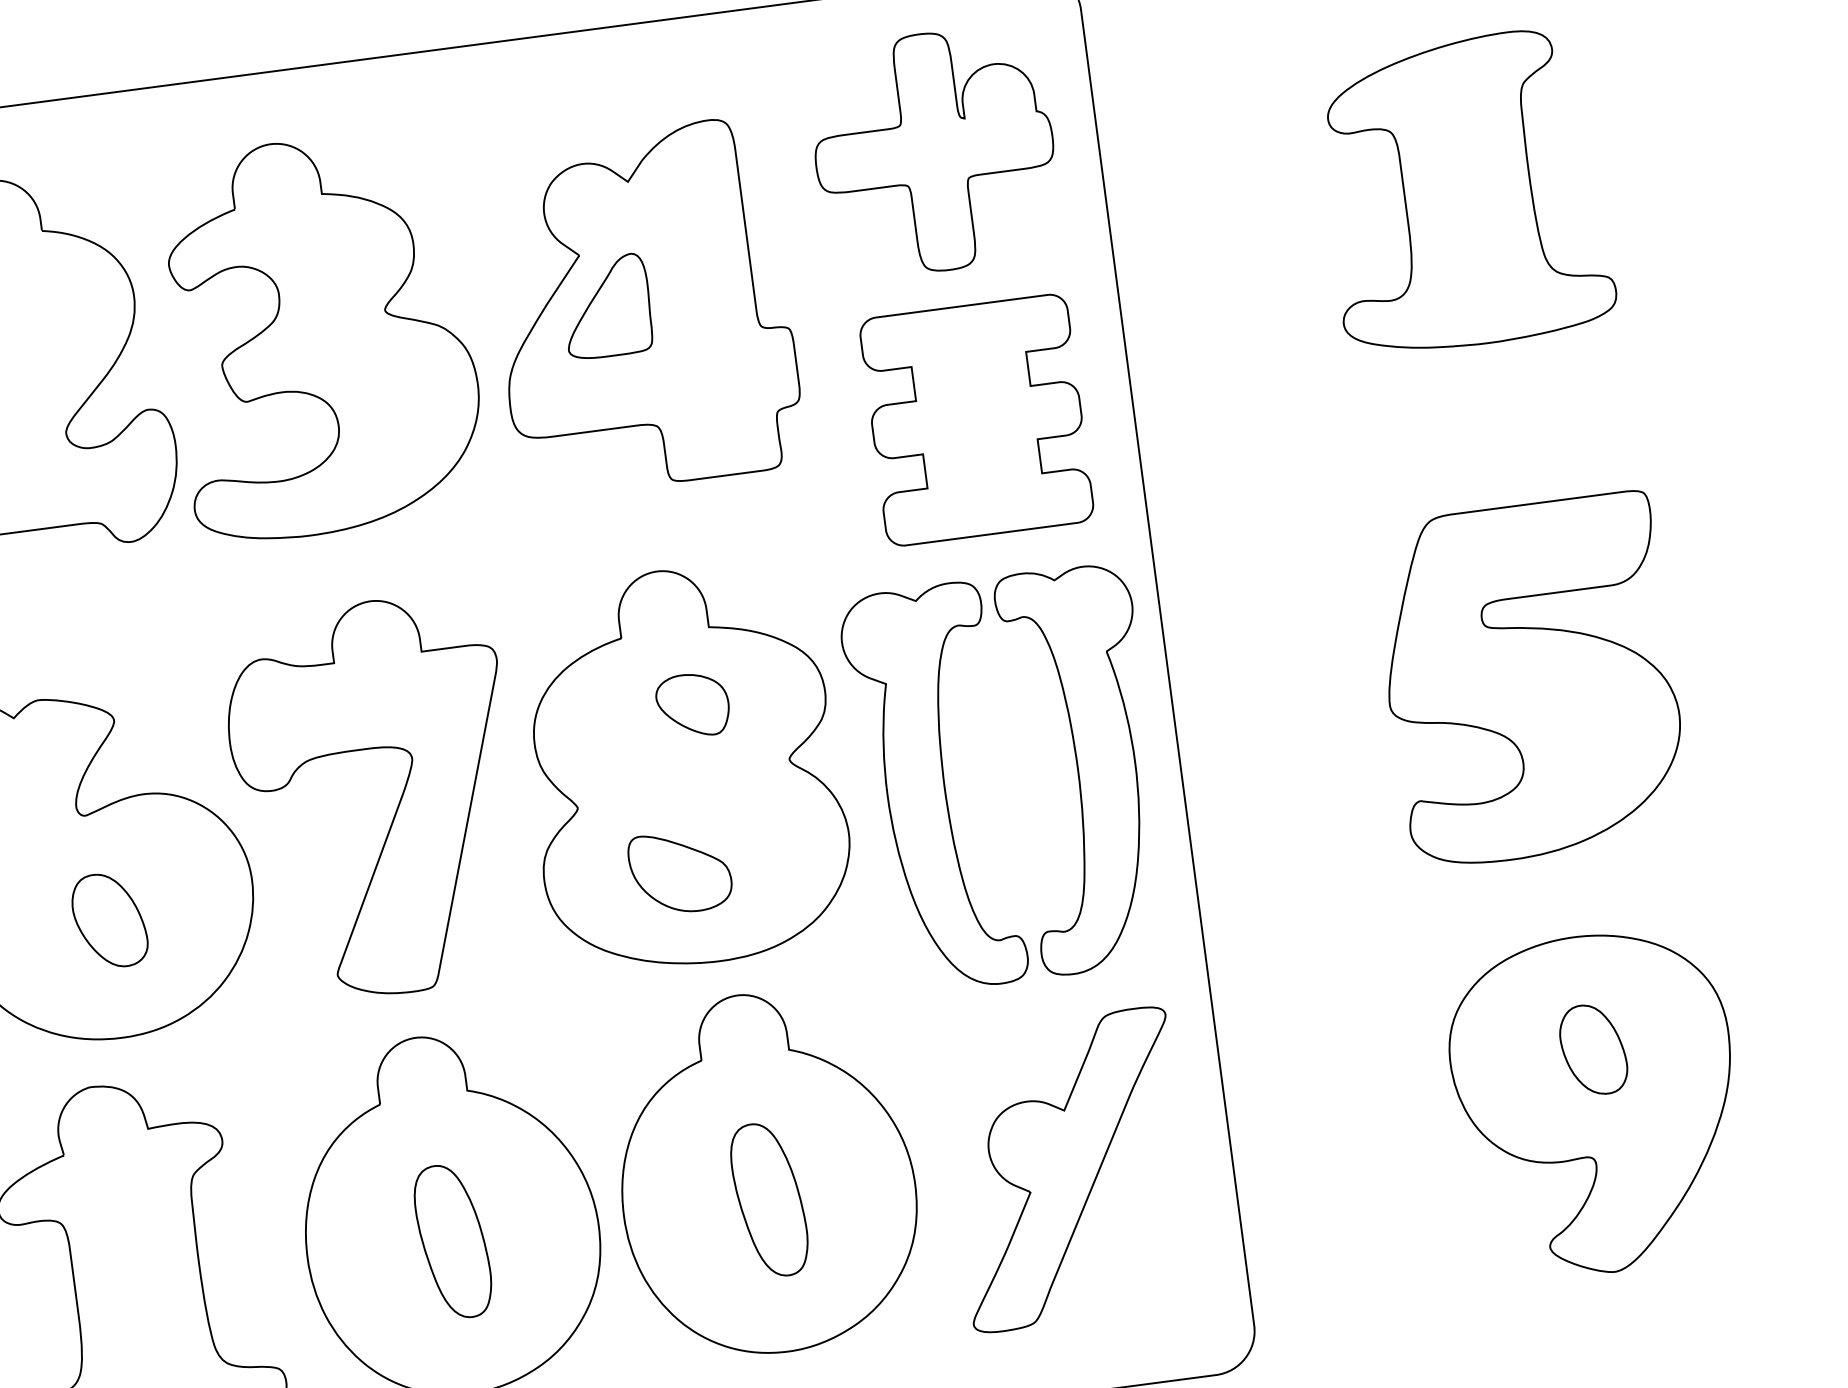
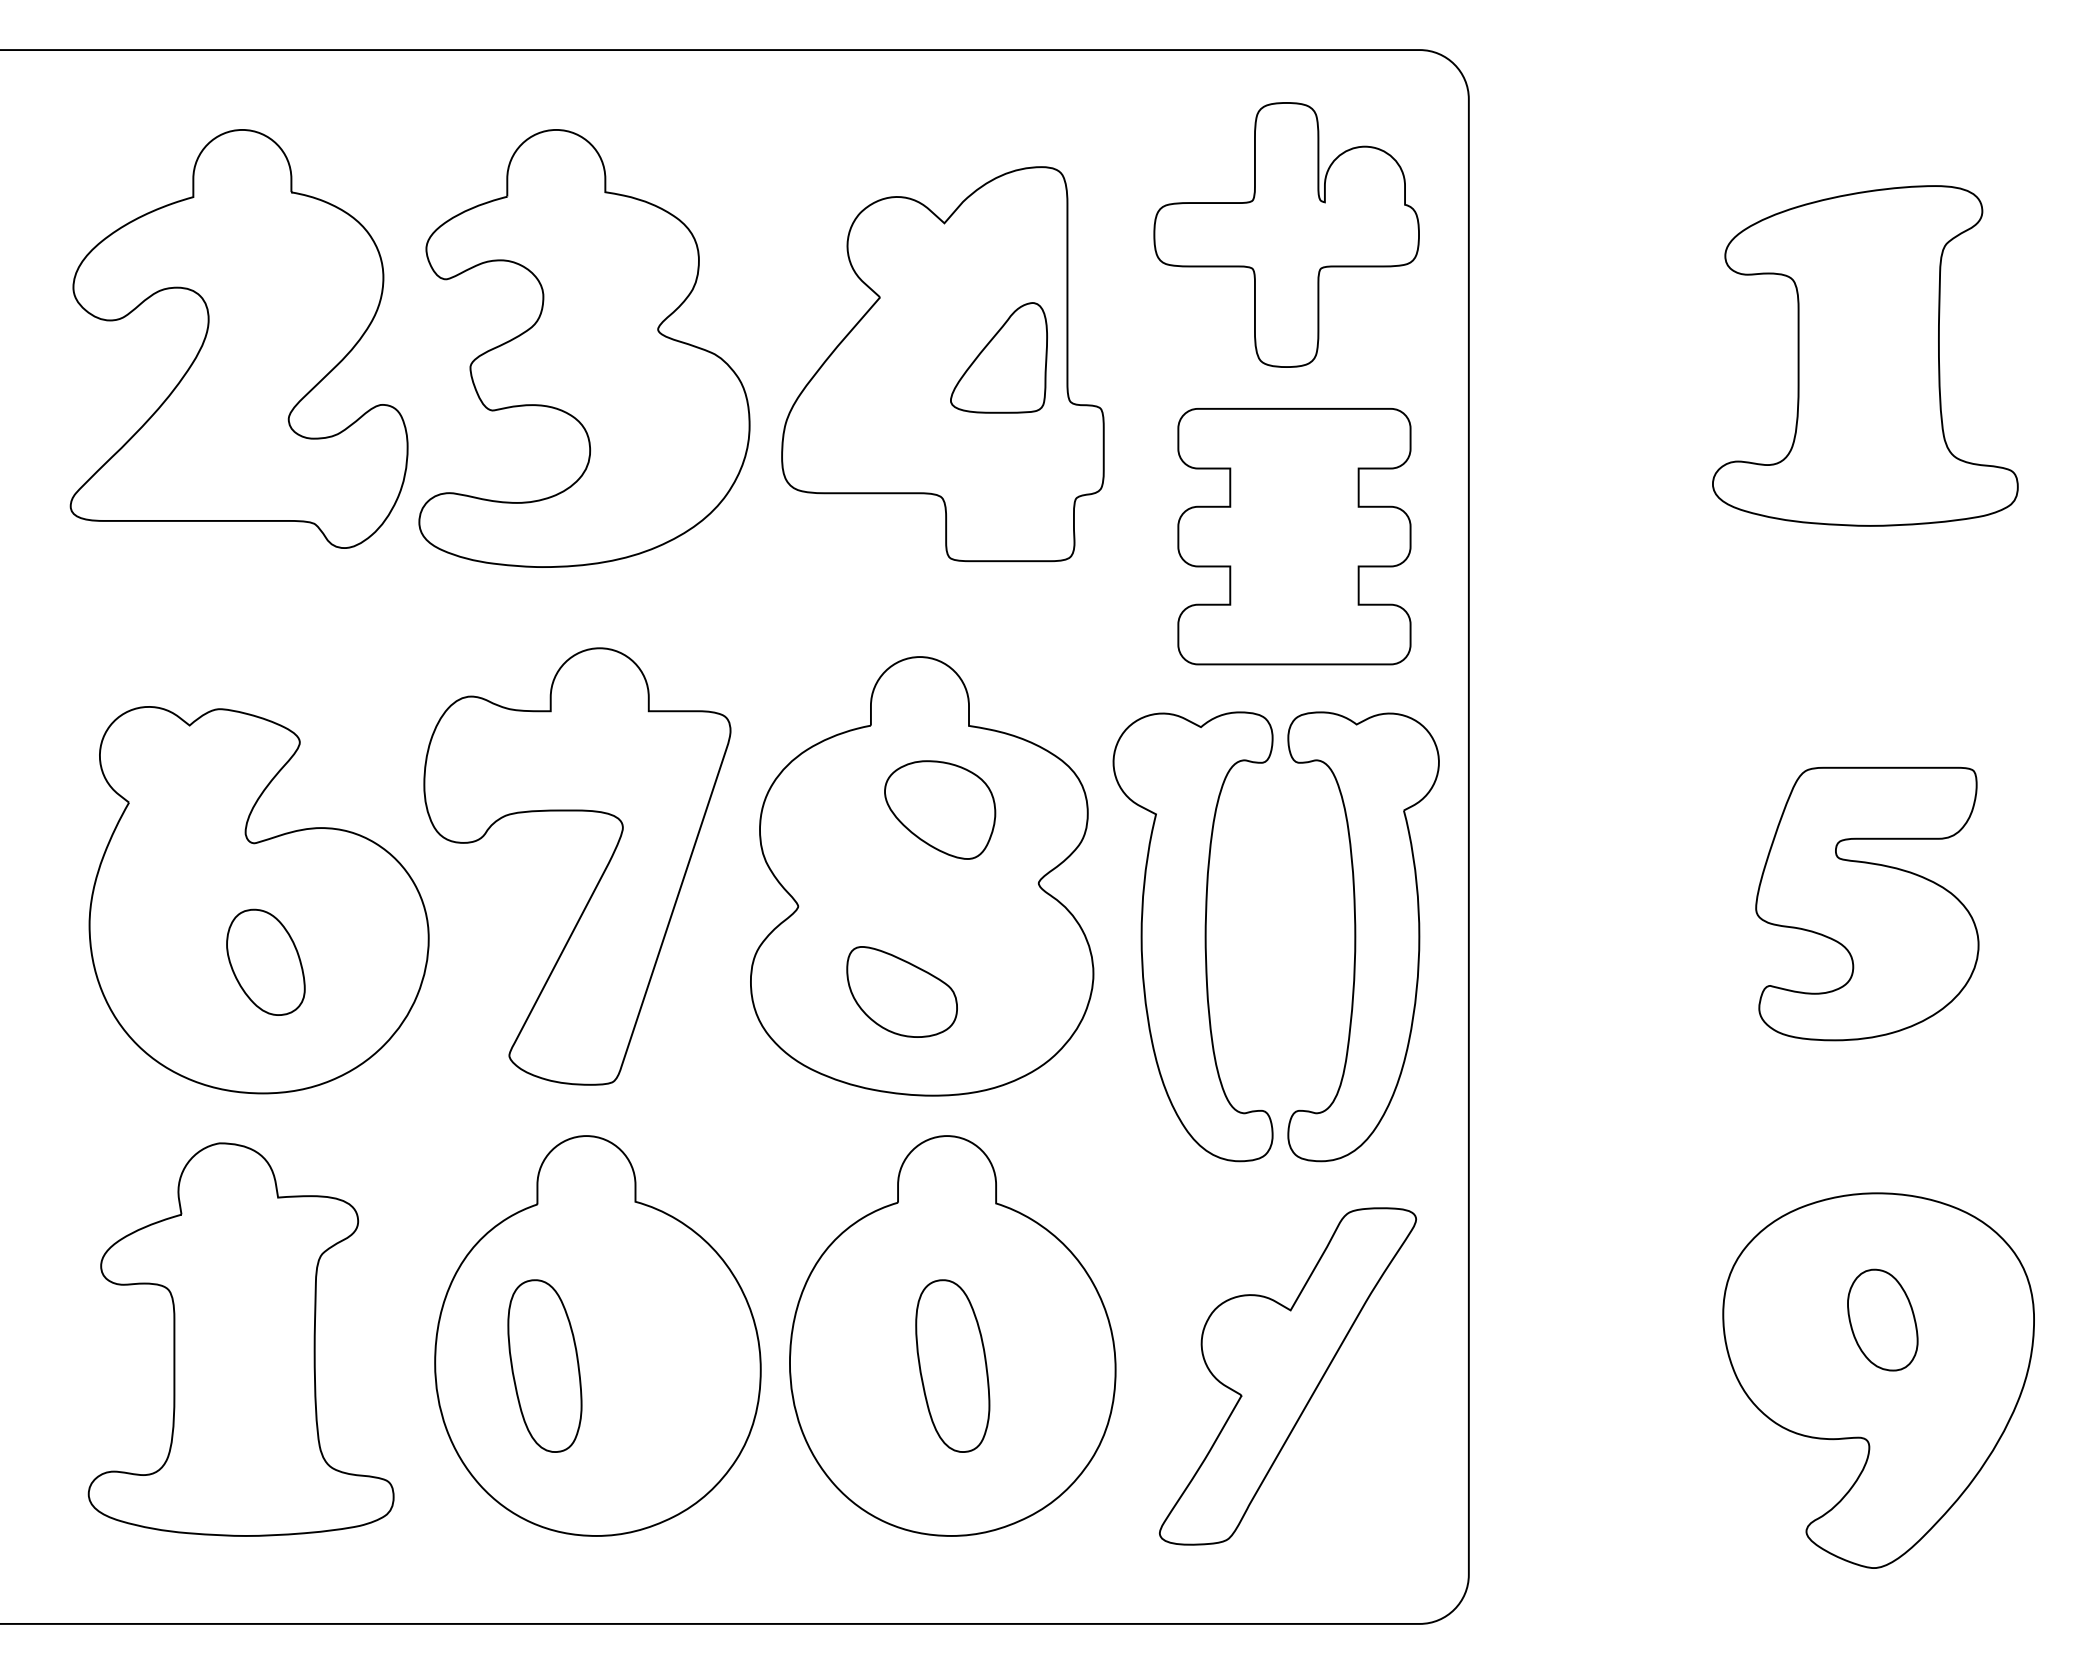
part: (606, 306) -> (998, 357), moved
part: (1530, 680) -> (1867, 903), size x0.7
part: (693, 705) -> (940, 809), size x1.4
part: (452, 1241) -> (544, 1365), moved

